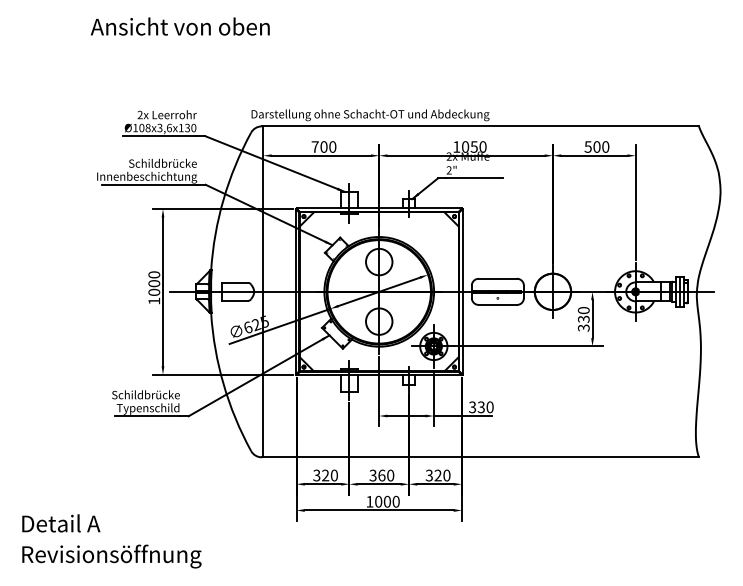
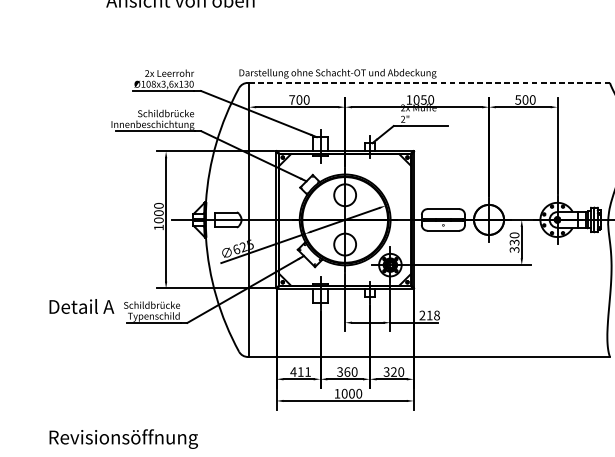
line: (481, 126) -> (429, 82), solid -> dashed
text: (481, 407) -> (429, 315), 330 -> 218
text: (324, 475) -> (299, 372), 320 -> 411
text: (61, 523) -> (82, 306), moved

